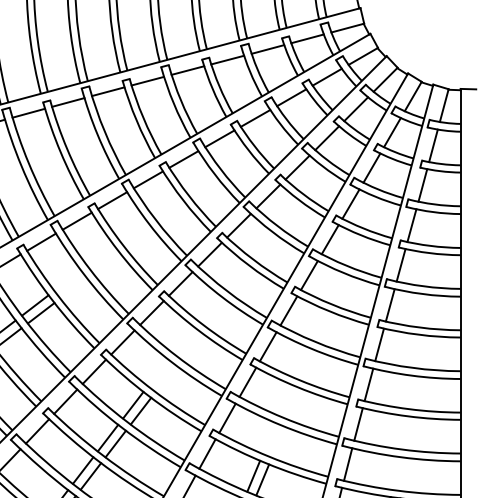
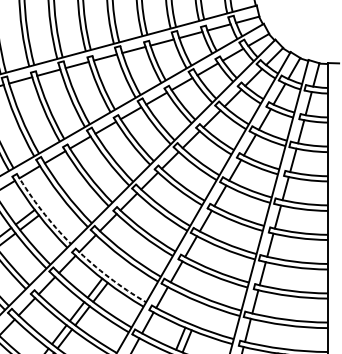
arc: (58, 296) -> (41, 210), solid -> dashed
arc: (153, 390) -> (109, 277), solid -> dashed

